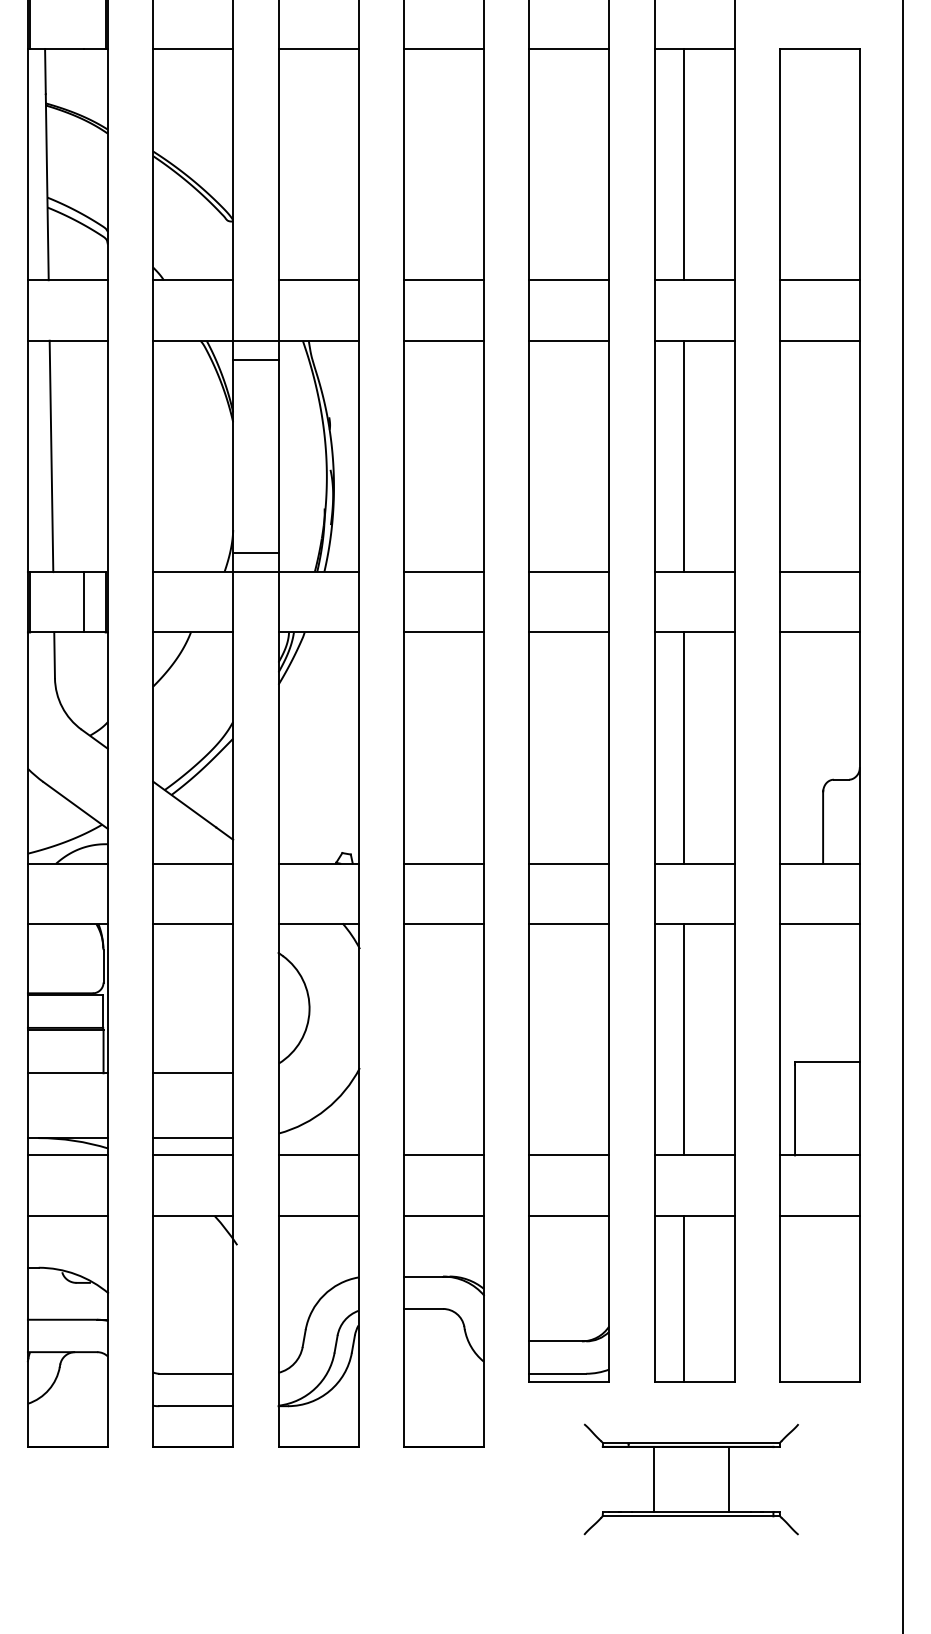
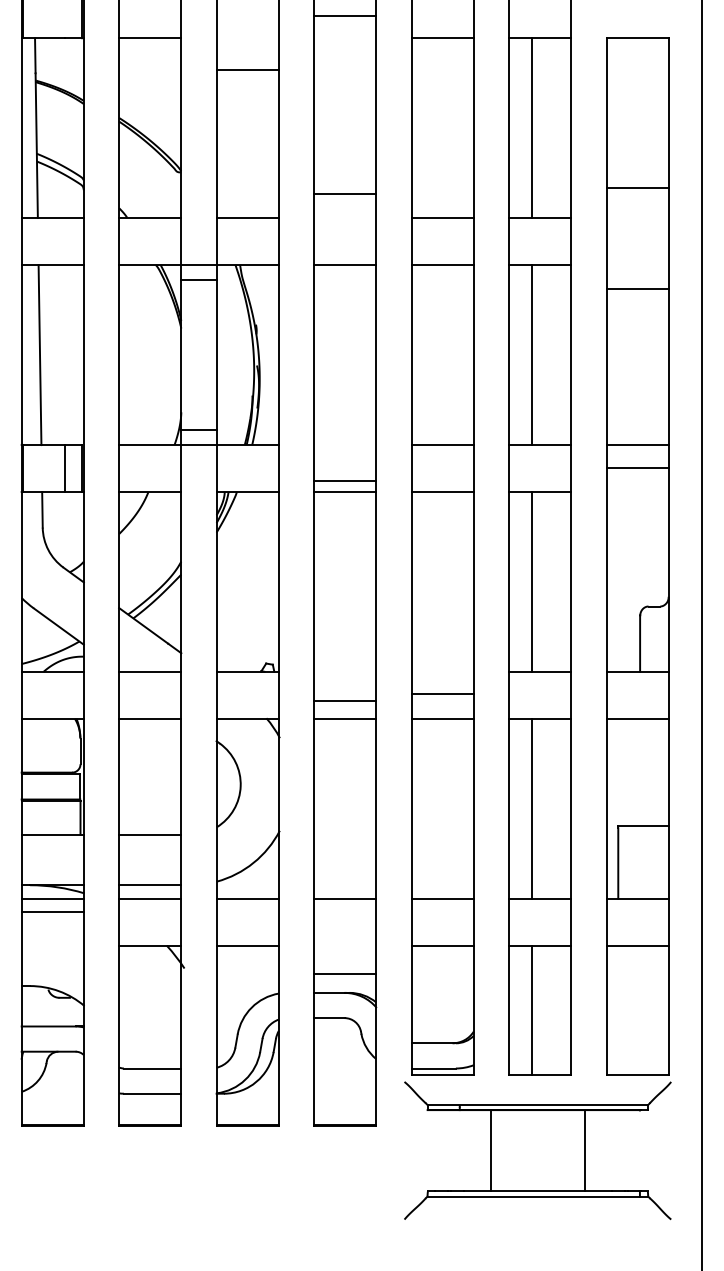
line: (318, 49) -> (247, 70), moved
line: (443, 49) -> (344, 16), moved
line: (443, 280) -> (344, 194), moved
line: (819, 280) -> (637, 187), moved
line: (819, 340) -> (637, 289), moved
line: (443, 571) -> (344, 481), moved
line: (819, 632) -> (637, 467), moved
line: (443, 863) -> (344, 700), moved
line: (569, 863) -> (442, 694), moved
line: (67, 1215) -> (52, 911), moved
line: (443, 1215) -> (344, 974), moved
part: (690, 1479) -> (536, 1150), size x1.6

